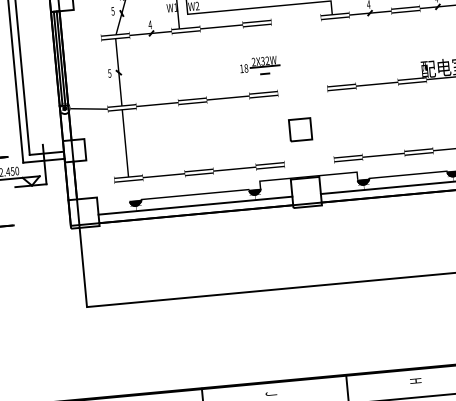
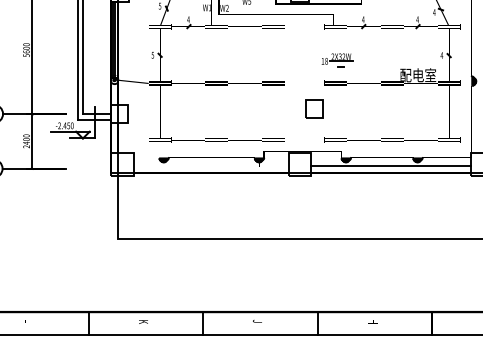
part: (259, 66) -> (337, 60), moved
part: (301, 129) -> (314, 108), moved
line: (194, 205) -> (210, 166), removed

